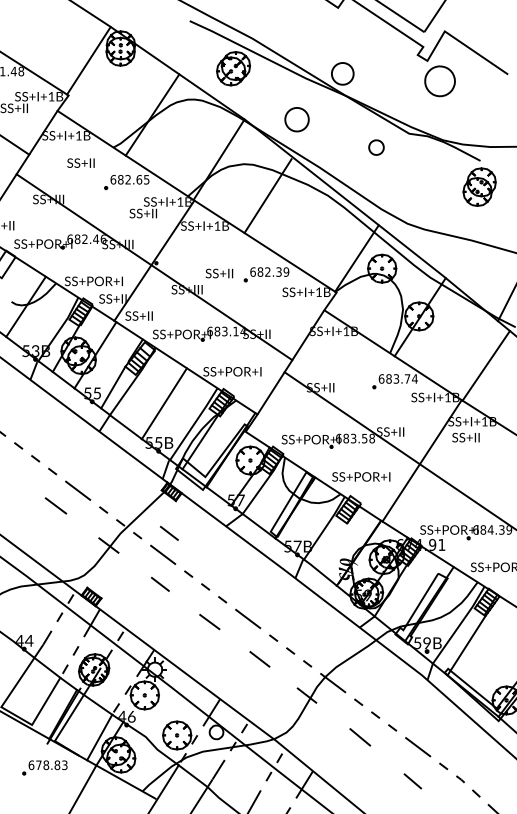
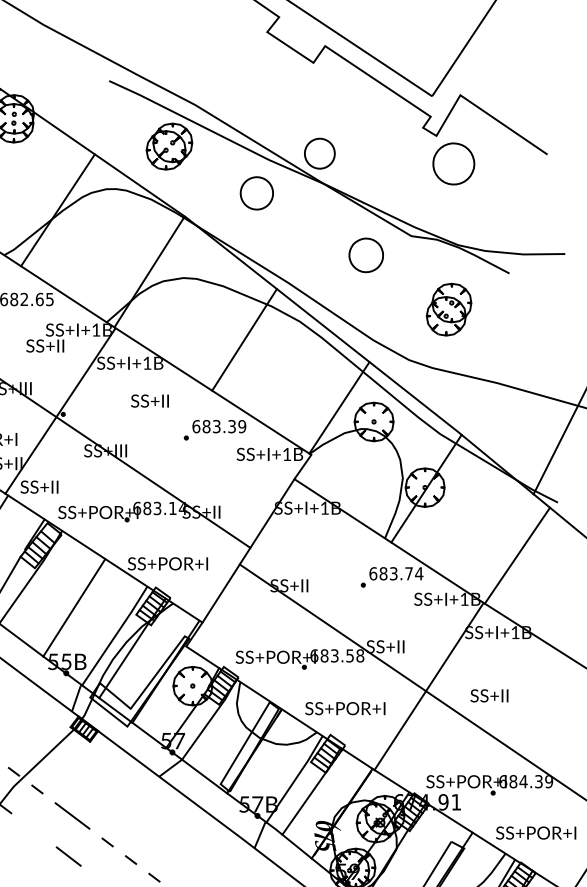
part: (296, 119) -> (256, 193), moved
part: (376, 147) -> (366, 255), size x1.67
part: (479, 186) -> (448, 308), moved
line: (267, 196) -> (243, 340), moved
text: (267, 271) -> (216, 425), 682.39 -> 683.39
text: (219, 273) -> (150, 401), moved
text: (465, 437) -> (488, 695), moved
line: (169, 532) -> (81, 785), removed
line: (331, 545) -> (304, 803), added

